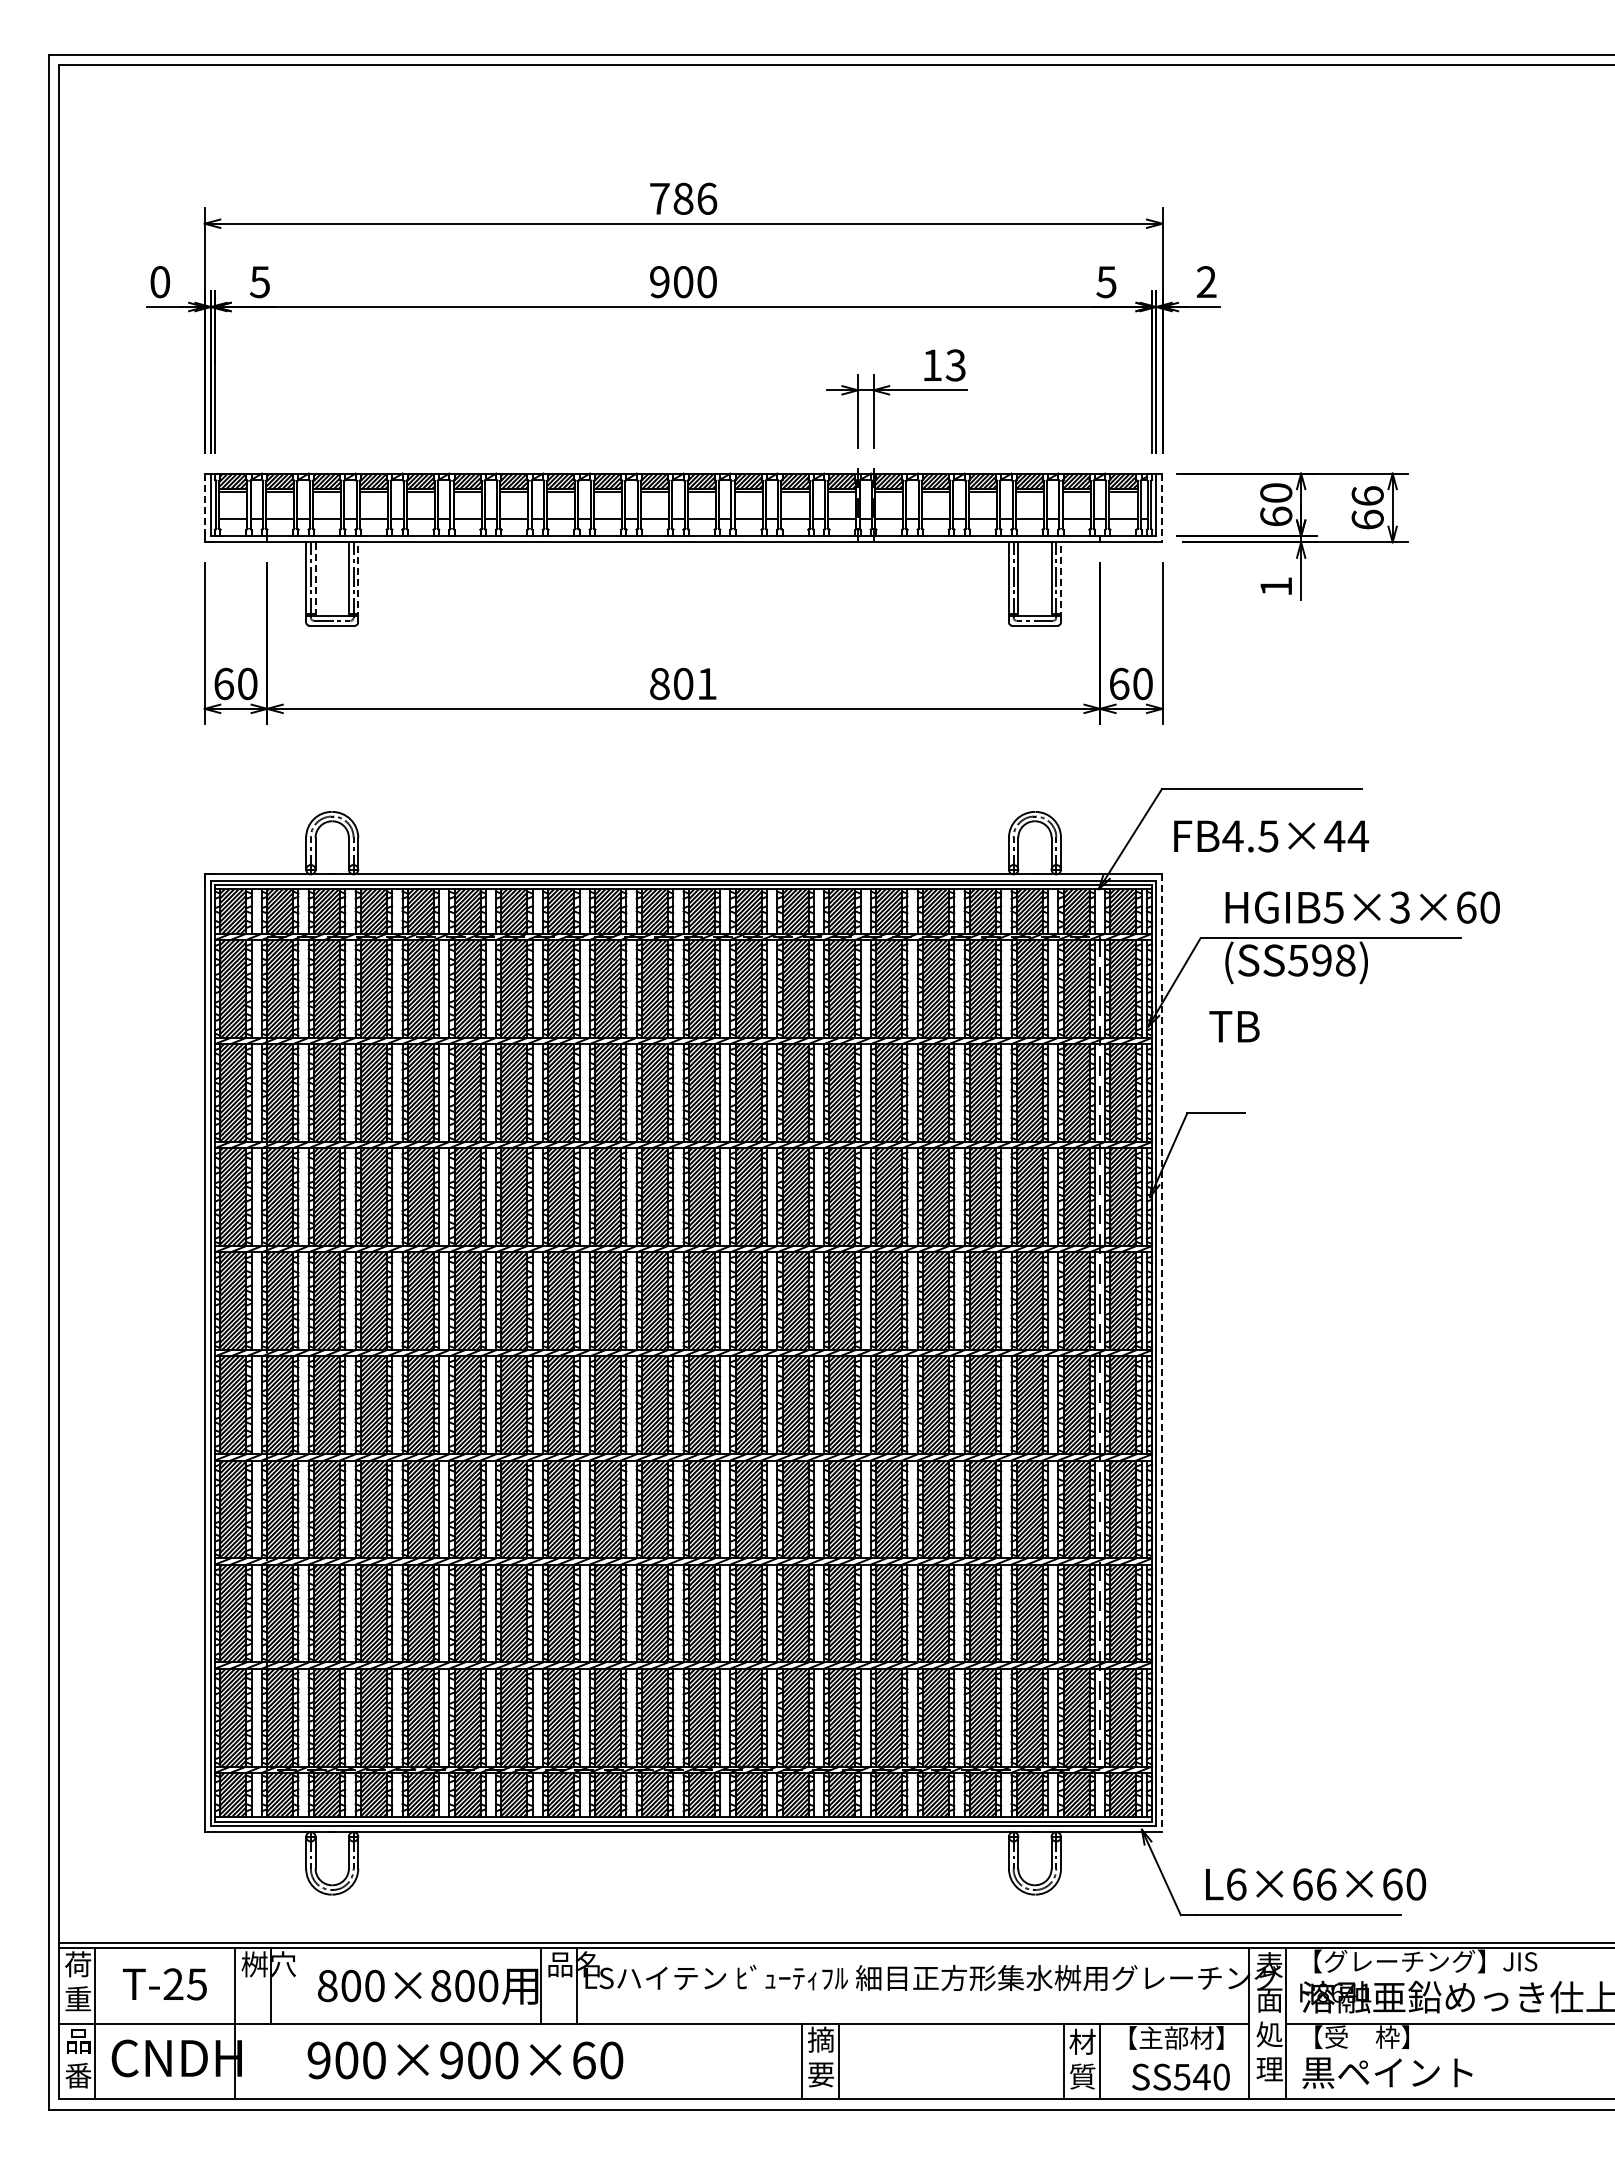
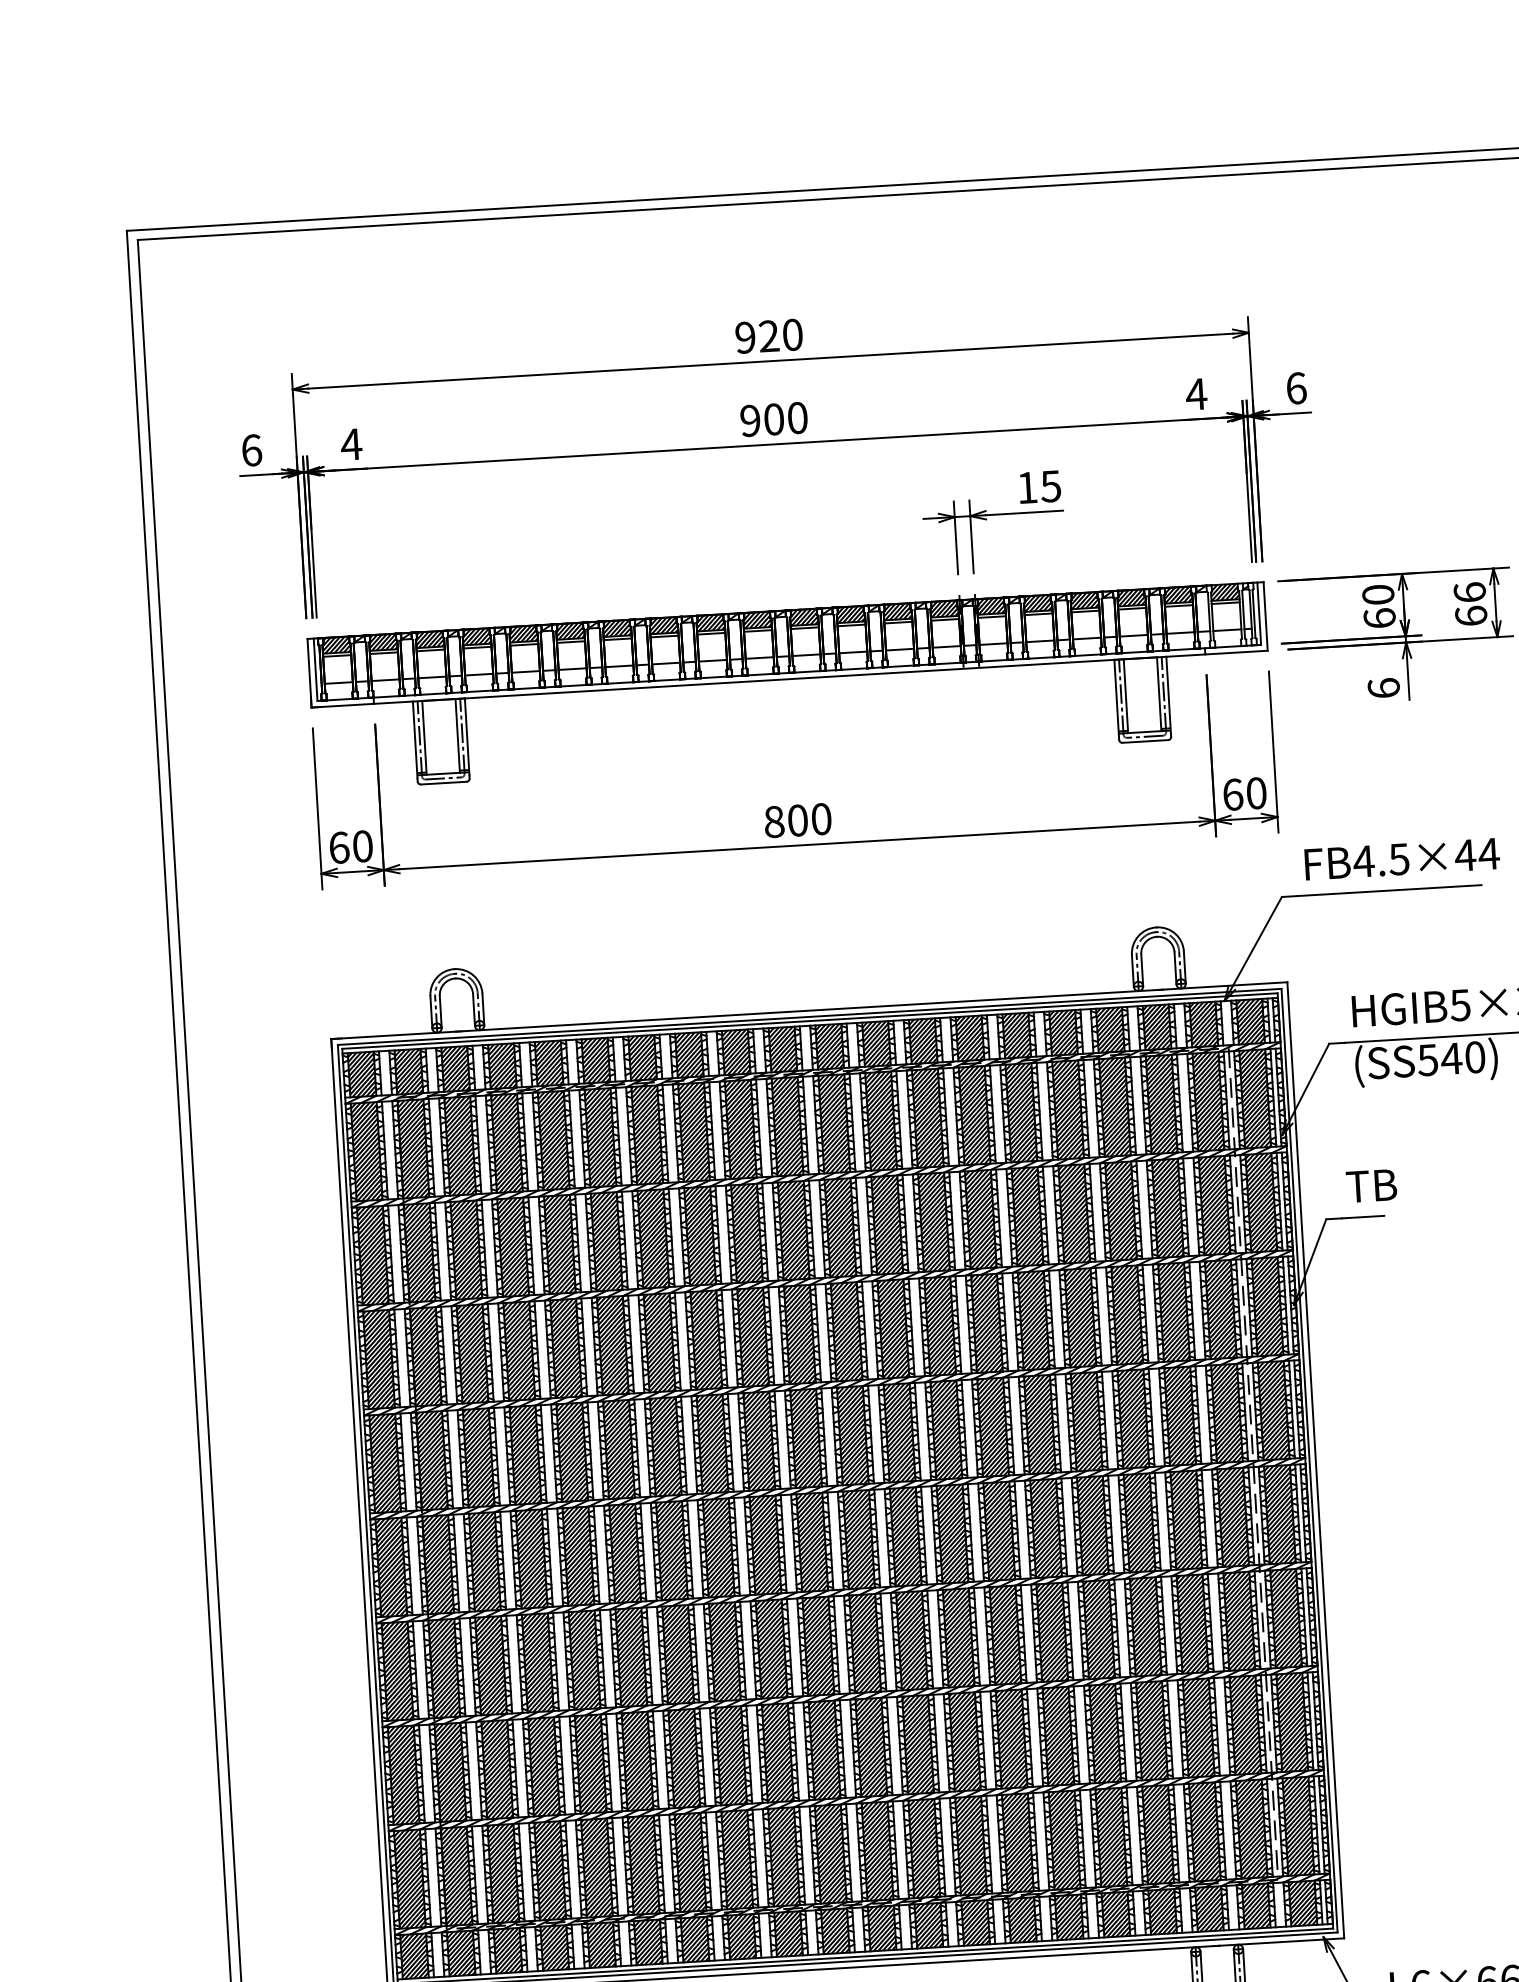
text: (683, 198) -> (769, 335), 786 -> 920
text: (160, 282) -> (252, 450), 0 -> 6
text: (259, 282) -> (350, 444), 5 -> 4
text: (1106, 282) -> (1196, 394), 5 -> 4
text: (1206, 282) -> (1296, 388), 2 -> 6
text: (955, 364) -> (1050, 485), 13 -> 15
line: (204, 508) -> (309, 673), dashed -> solid
line: (1162, 508) -> (1265, 617), dashed -> solid
line: (315, 579) -> (424, 738), dashed -> solid
line: (358, 580) -> (467, 736), dashed -> solid
line: (1060, 580) -> (1168, 694), dashed -> solid
text: (1276, 585) -> (1384, 687), 1 -> 6
text: (706, 683) -> (820, 818), 801 -> 800
text: (1271, 836) -> (1402, 859), moved
text: (1333, 960) -> (1463, 1058), (SS598) -> (SS540)
text: (1234, 1026) -> (1371, 1185), moved
line: (1162, 1353) -> (1315, 1460), dashed -> solid

